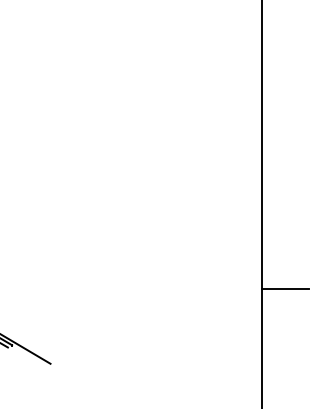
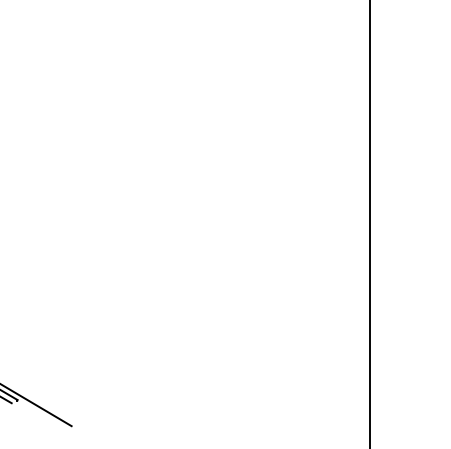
line: (285, 288) -> (402, 320), removed

